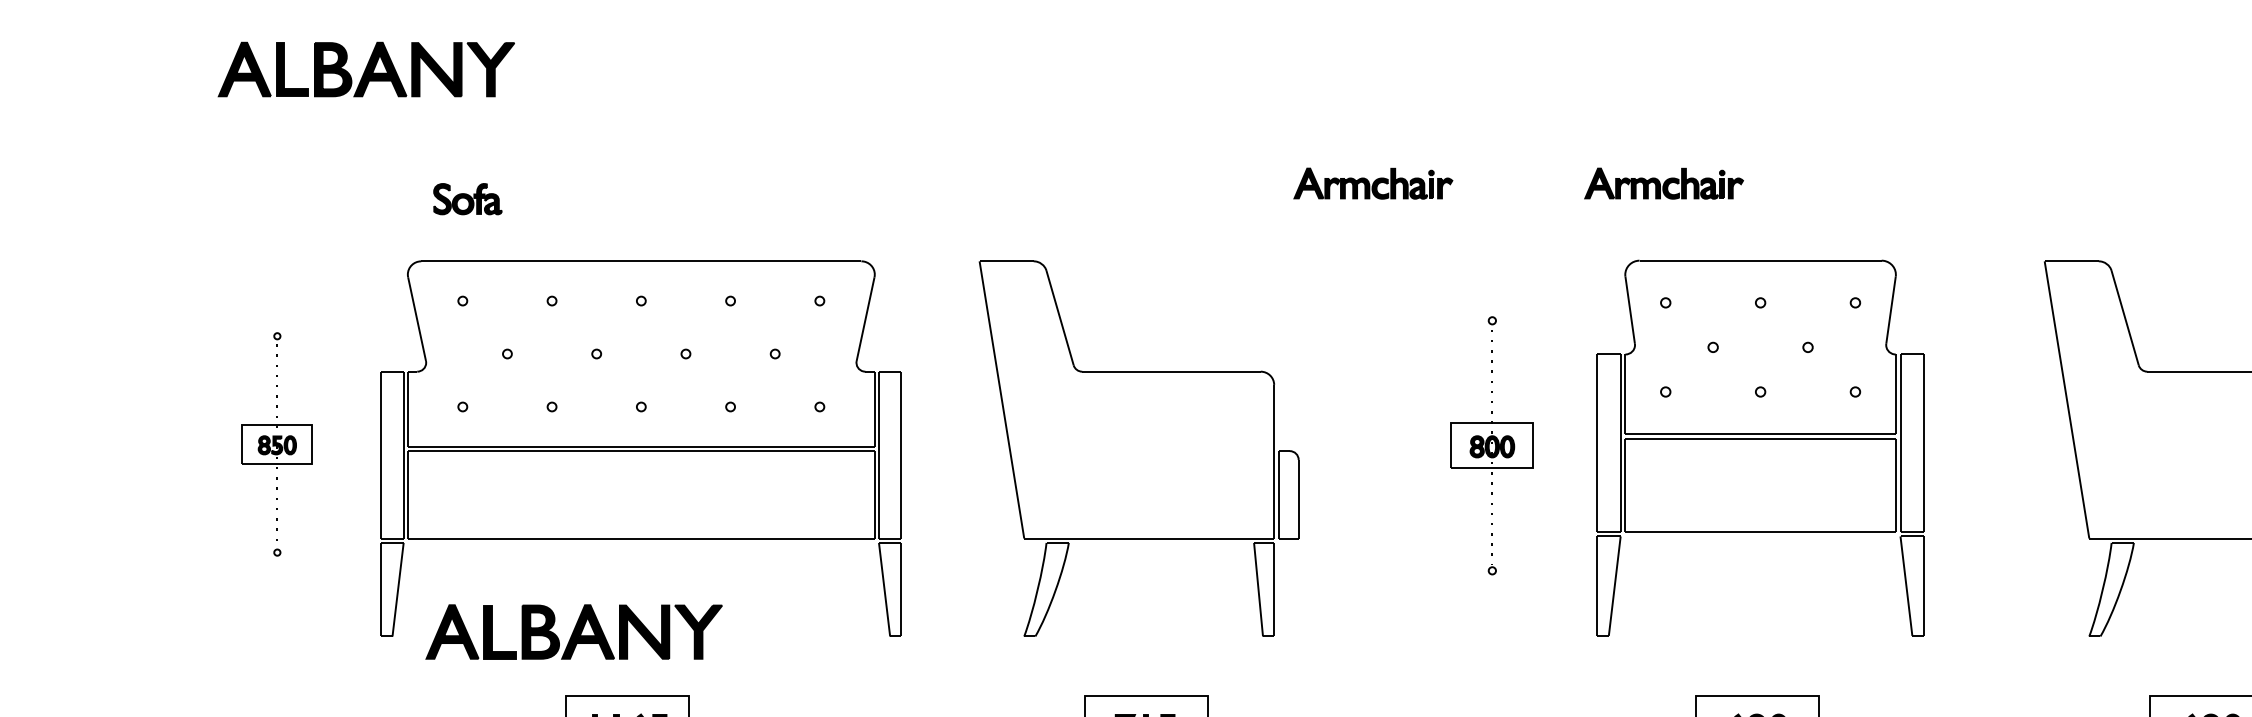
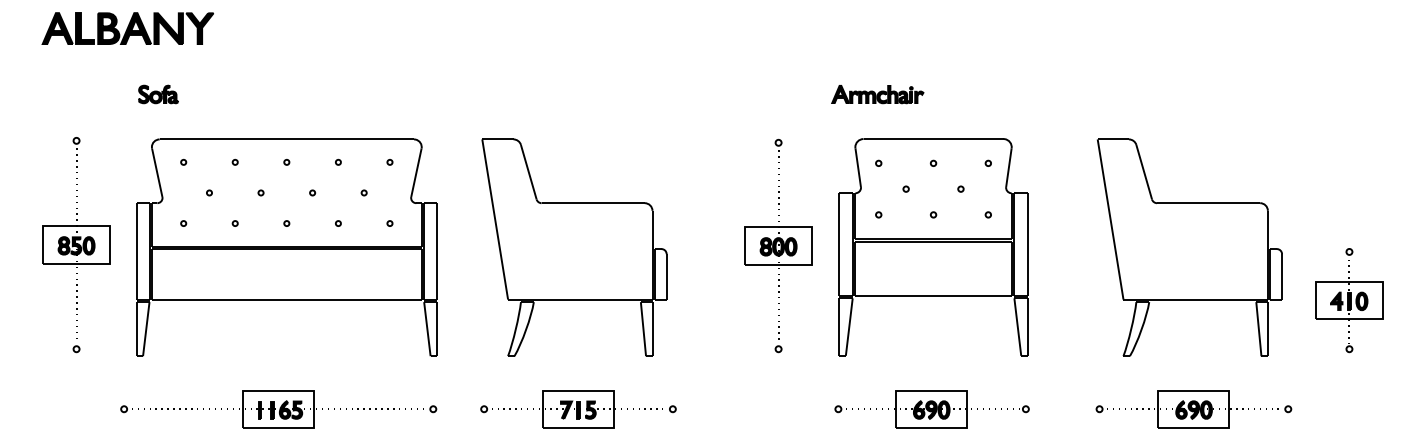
part: (1372, 183) -> (709, 94), removed
part: (467, 199) -> (158, 94), moved
part: (277, 444) -> (76, 245), size x1.67
part: (1492, 444) -> (778, 245), size x1.43
part: (573, 631) -> (247, 353), removed

